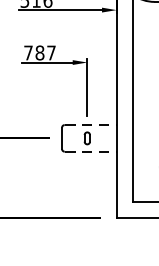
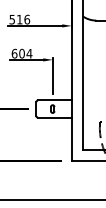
text: (39, 52) -> (21, 53), 787 -> 604
line: (90, 125) -> (54, 100), dashed -> solid
line: (90, 151) -> (54, 117), dashed -> solid

